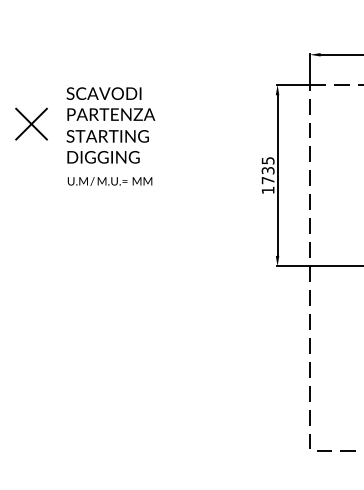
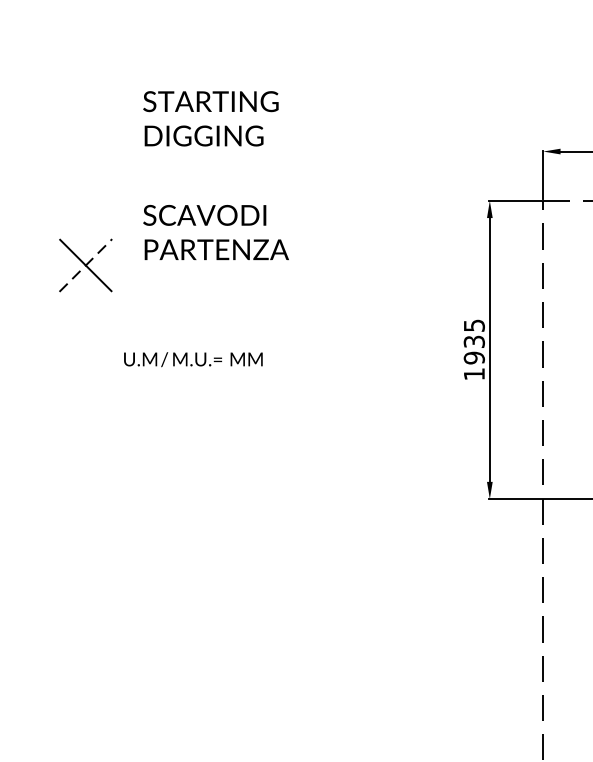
line: (31, 124) -> (85, 266), solid -> dashed
text: (107, 146) -> (210, 118), moved
text: (267, 180) -> (473, 358), 1735 -> 1935
text: (109, 181) -> (192, 359), moved

